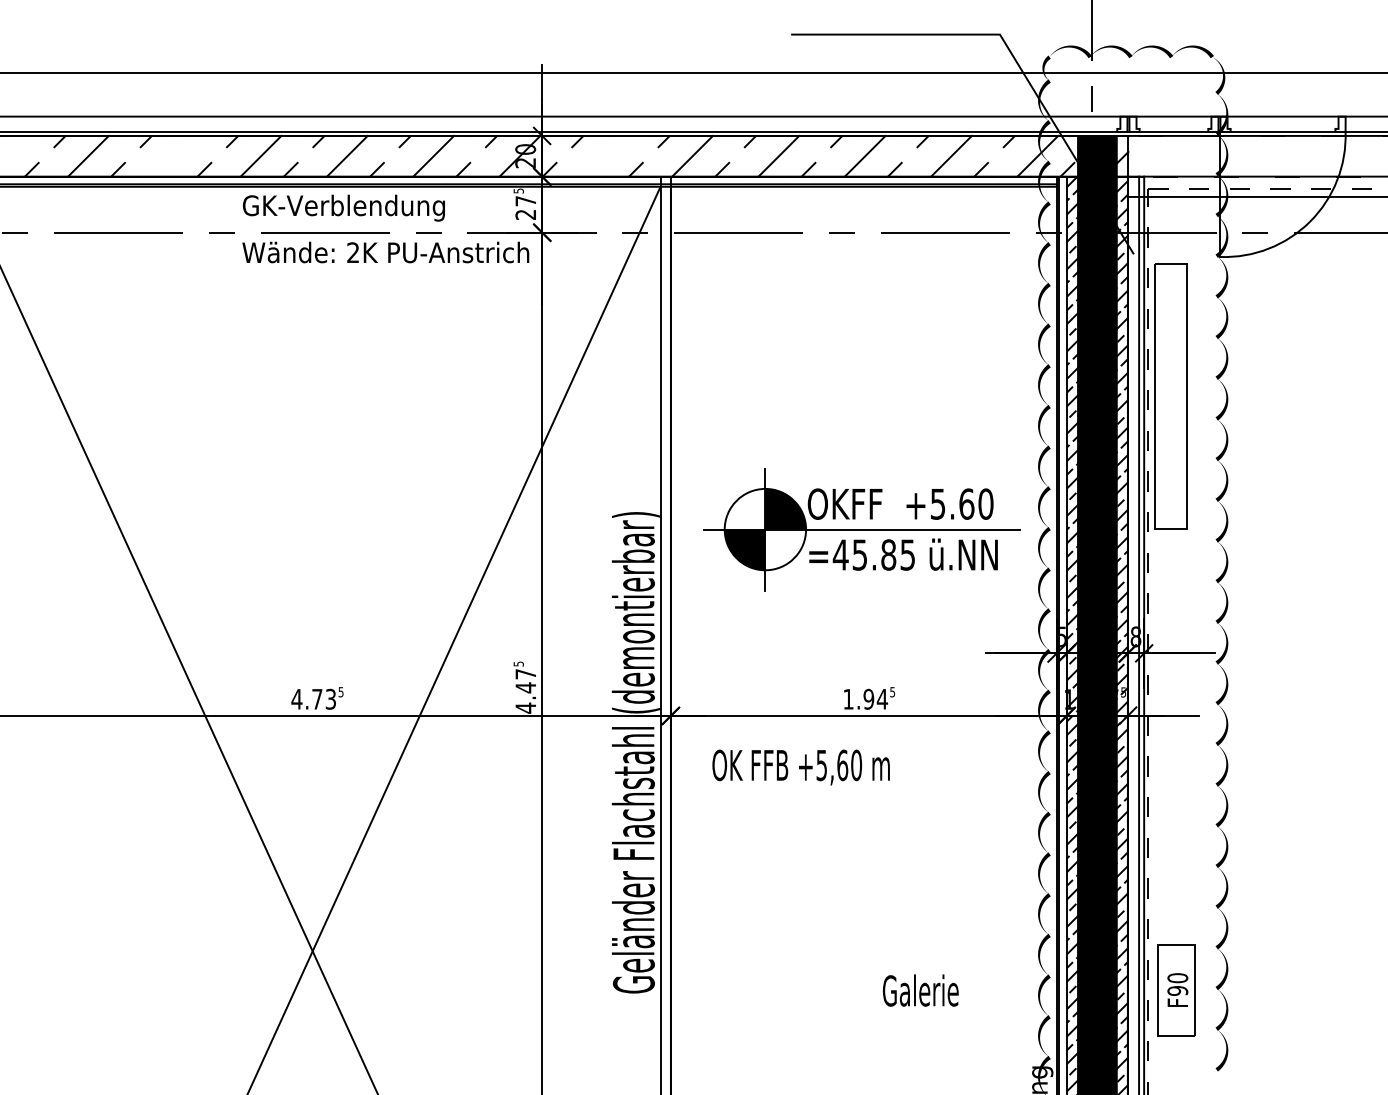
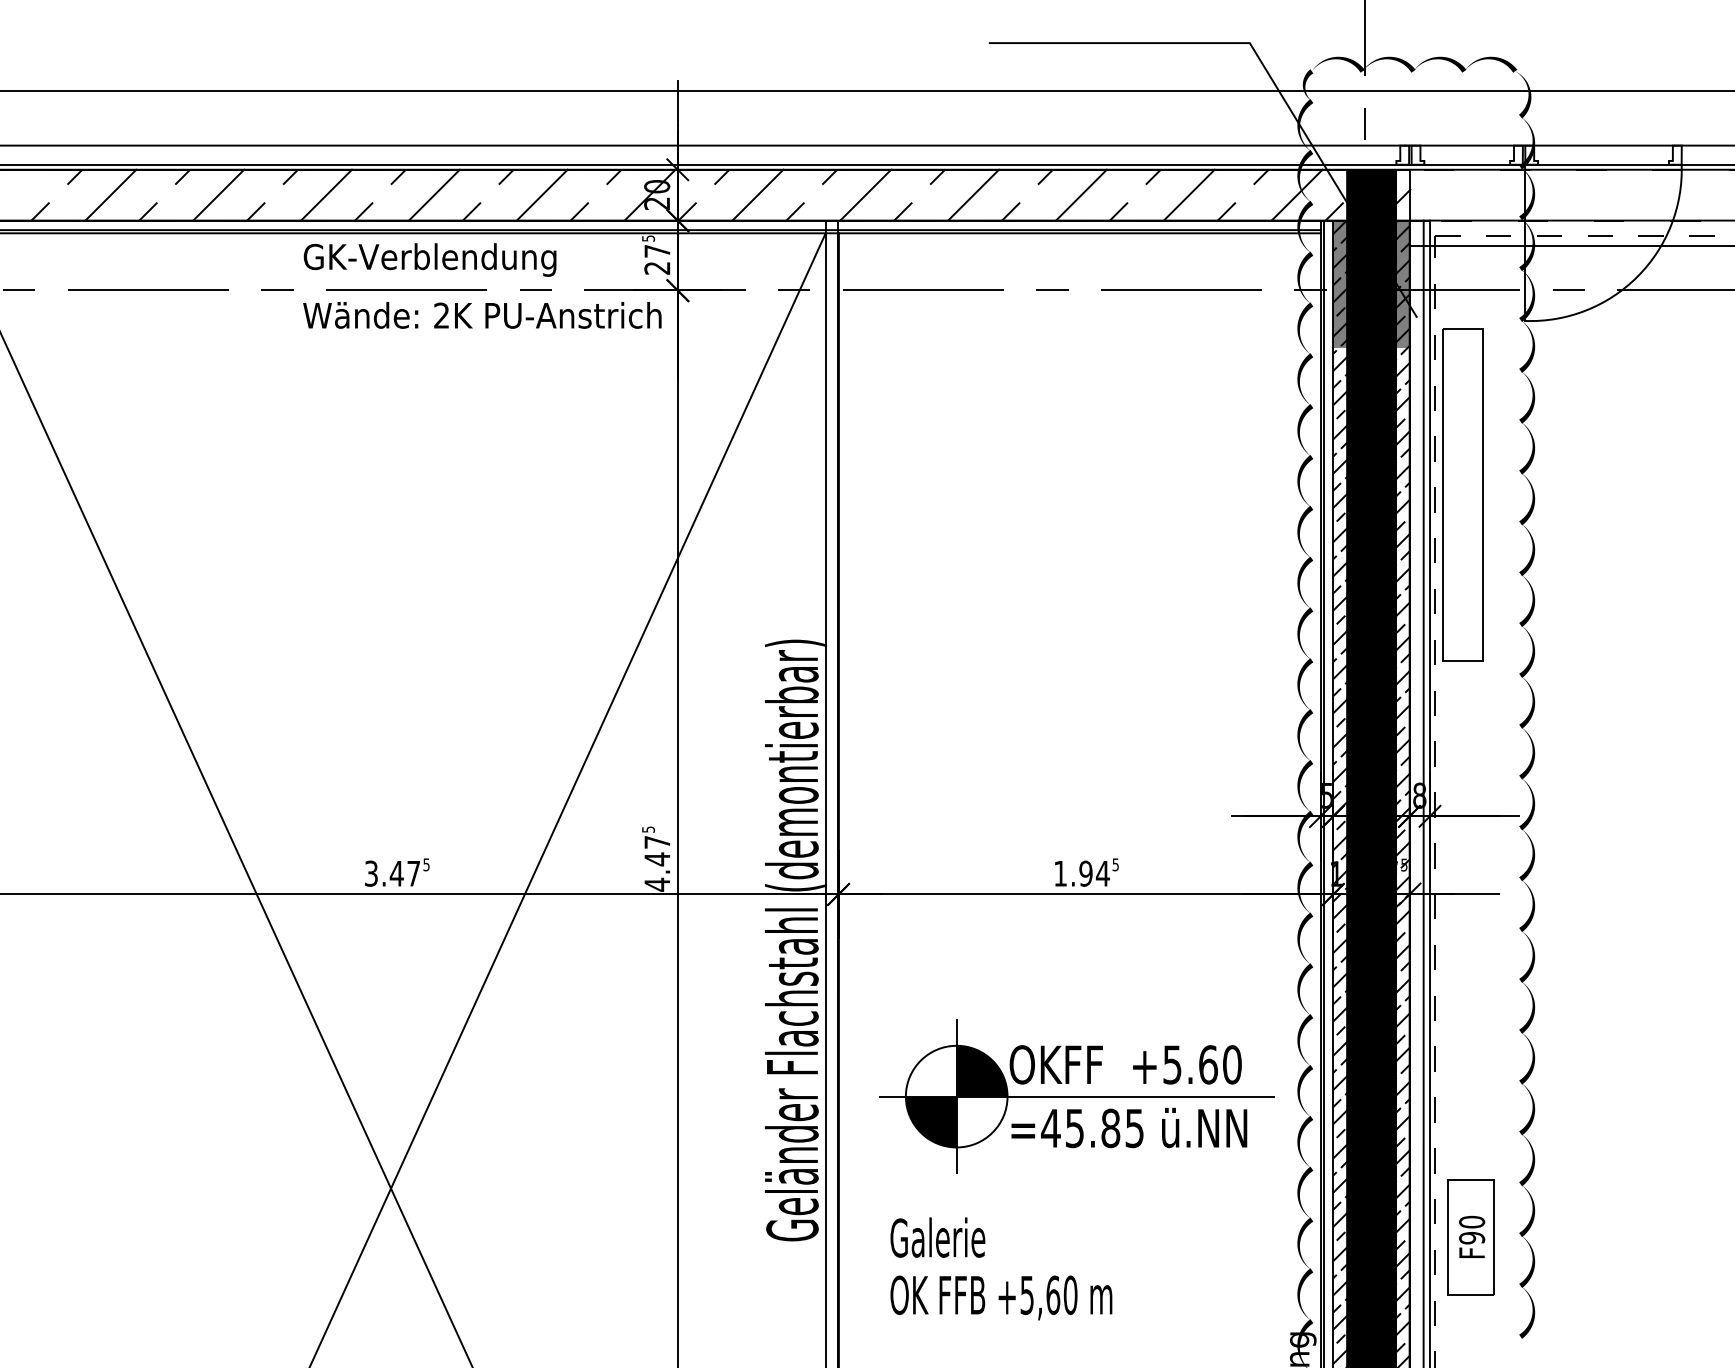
line: (174, 155) -> (218, 194), added
line: (605, 155) -> (757, 194), added
fill: (1097, 226) -> (1371, 283), added
part: (861, 529) -> (1076, 1096), moved
text: (313, 699) -> (392, 873), 4.73 -> 3.47
text: (801, 767) -> (1001, 1297), moved
text: (920, 990) -> (937, 1237), moved

